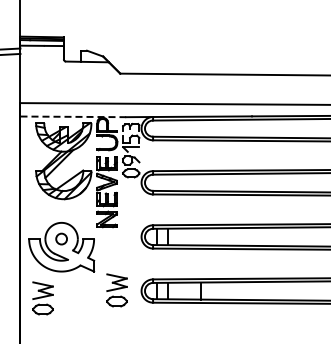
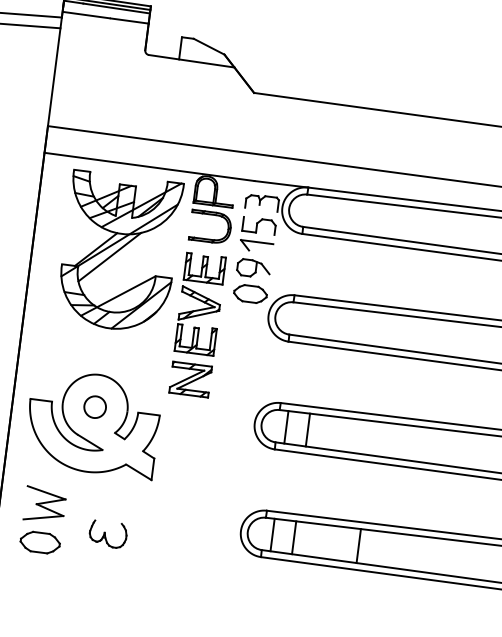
line: (73, 116) -> (150, 166), dashed -> solid
part: (116, 290) -> (191, 523), removed
part: (76, 301) -> (108, 535), added

